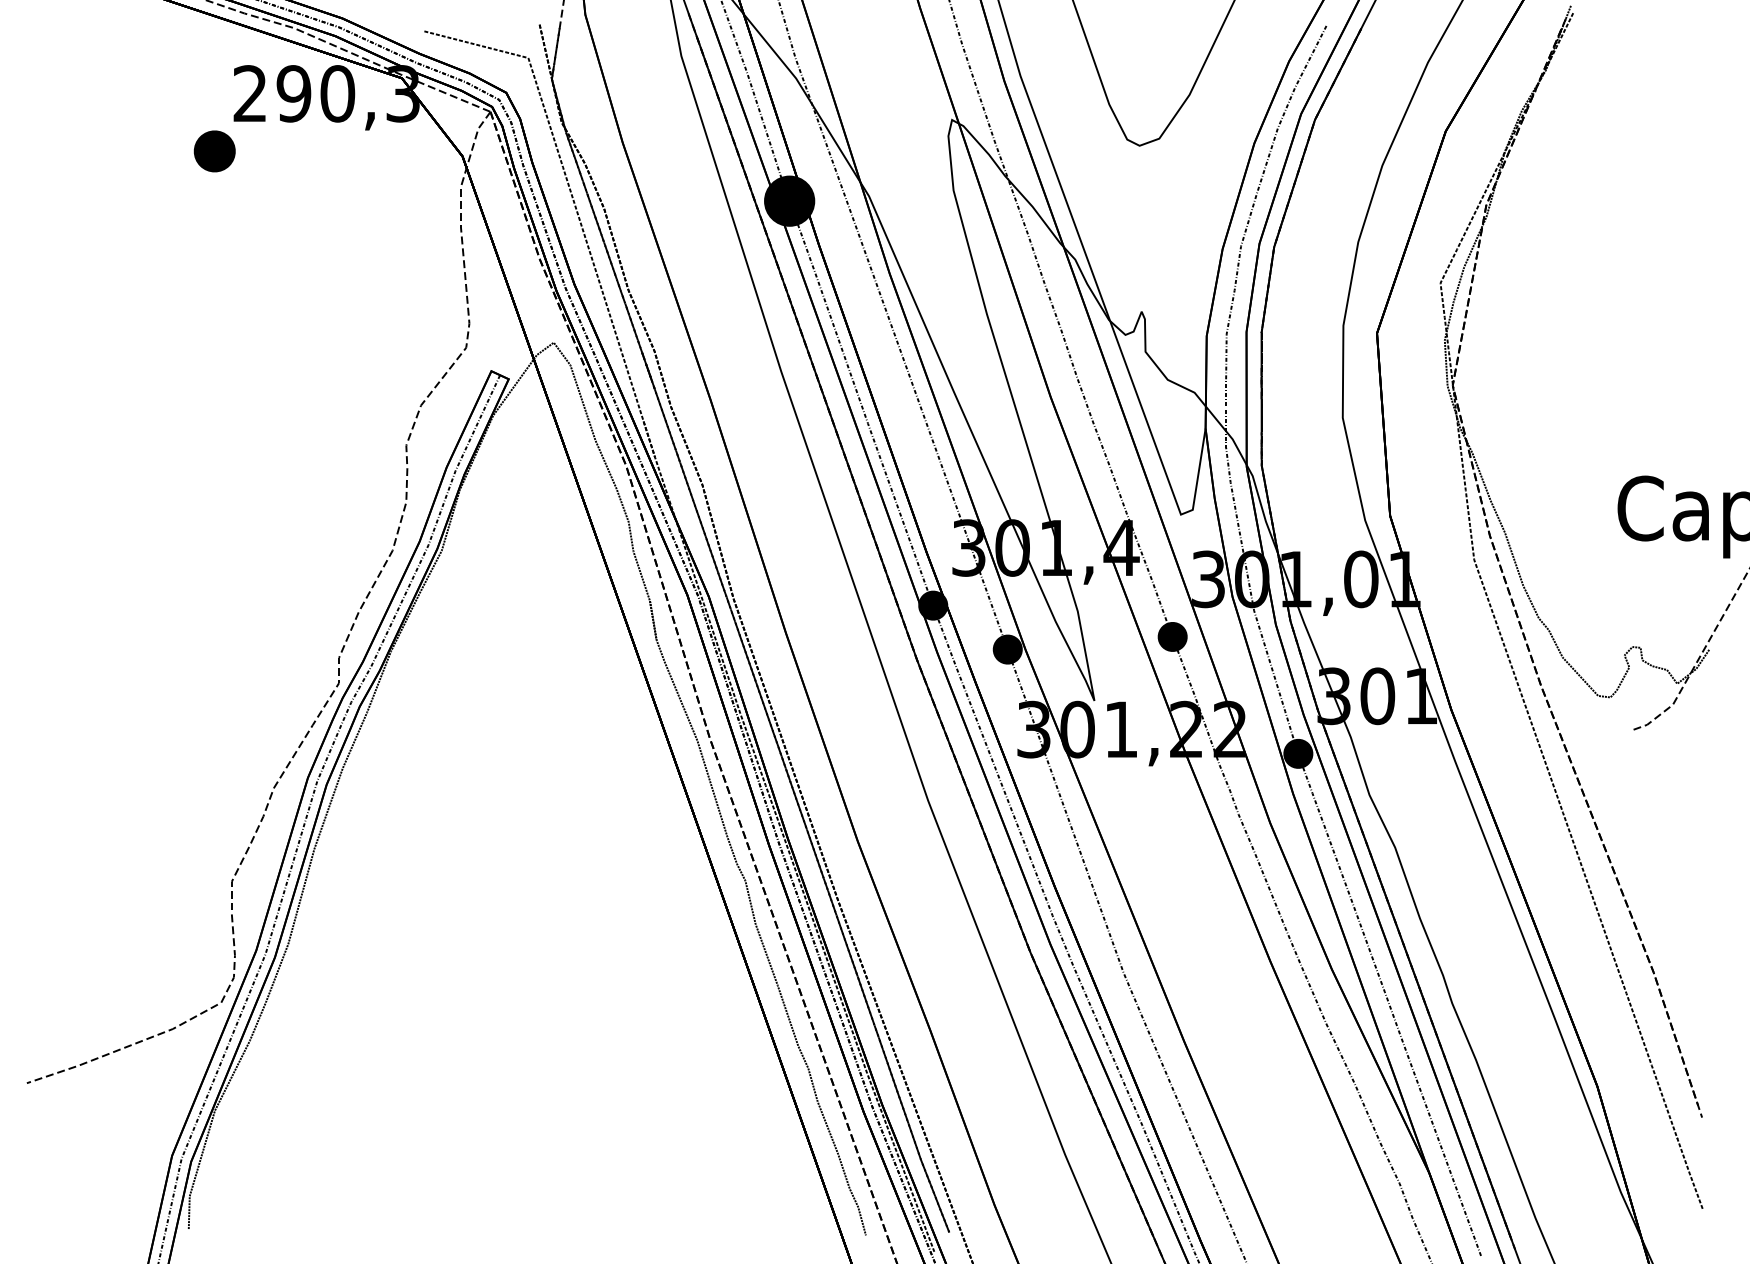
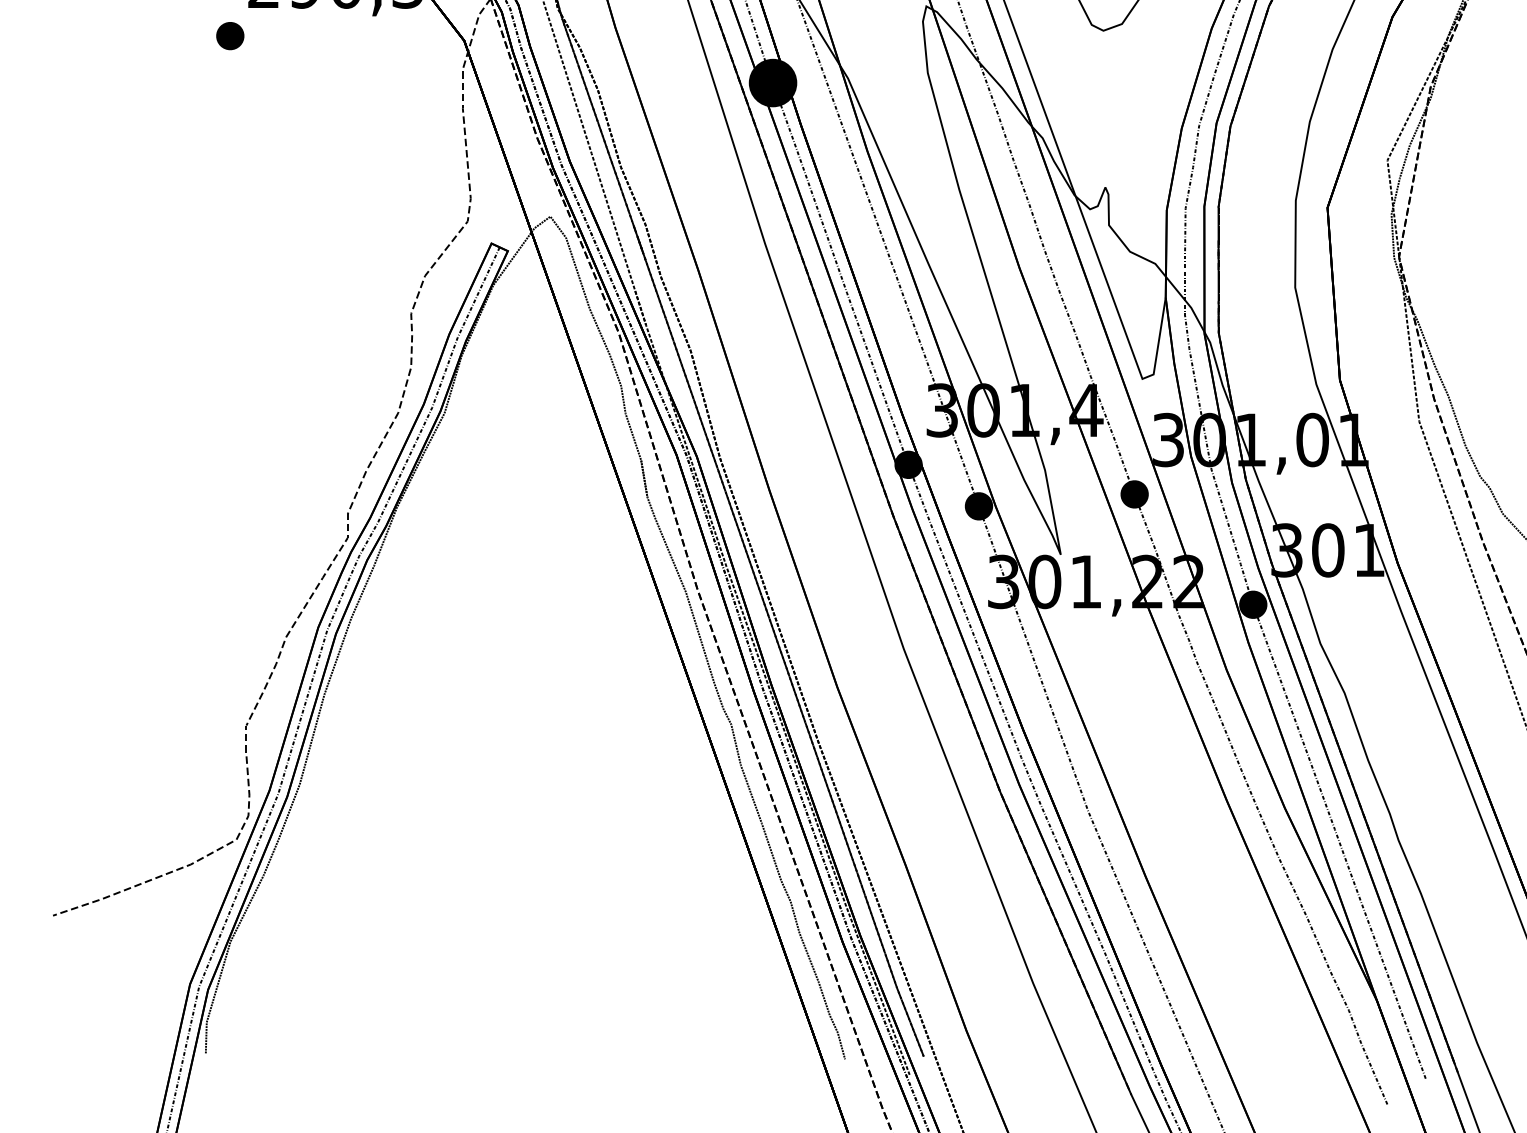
part: (214, 151) -> (230, 36), size x0.71

